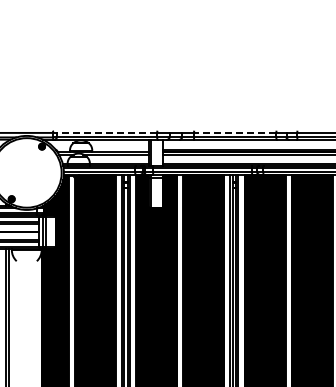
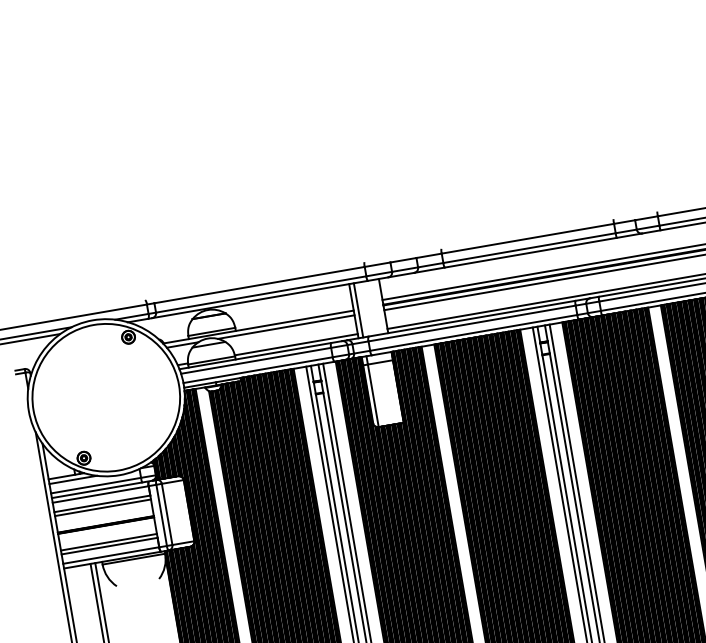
line: (106, 132) -> (258, 284), dashed -> solid
line: (234, 132) -> (526, 238), dashed -> solid

